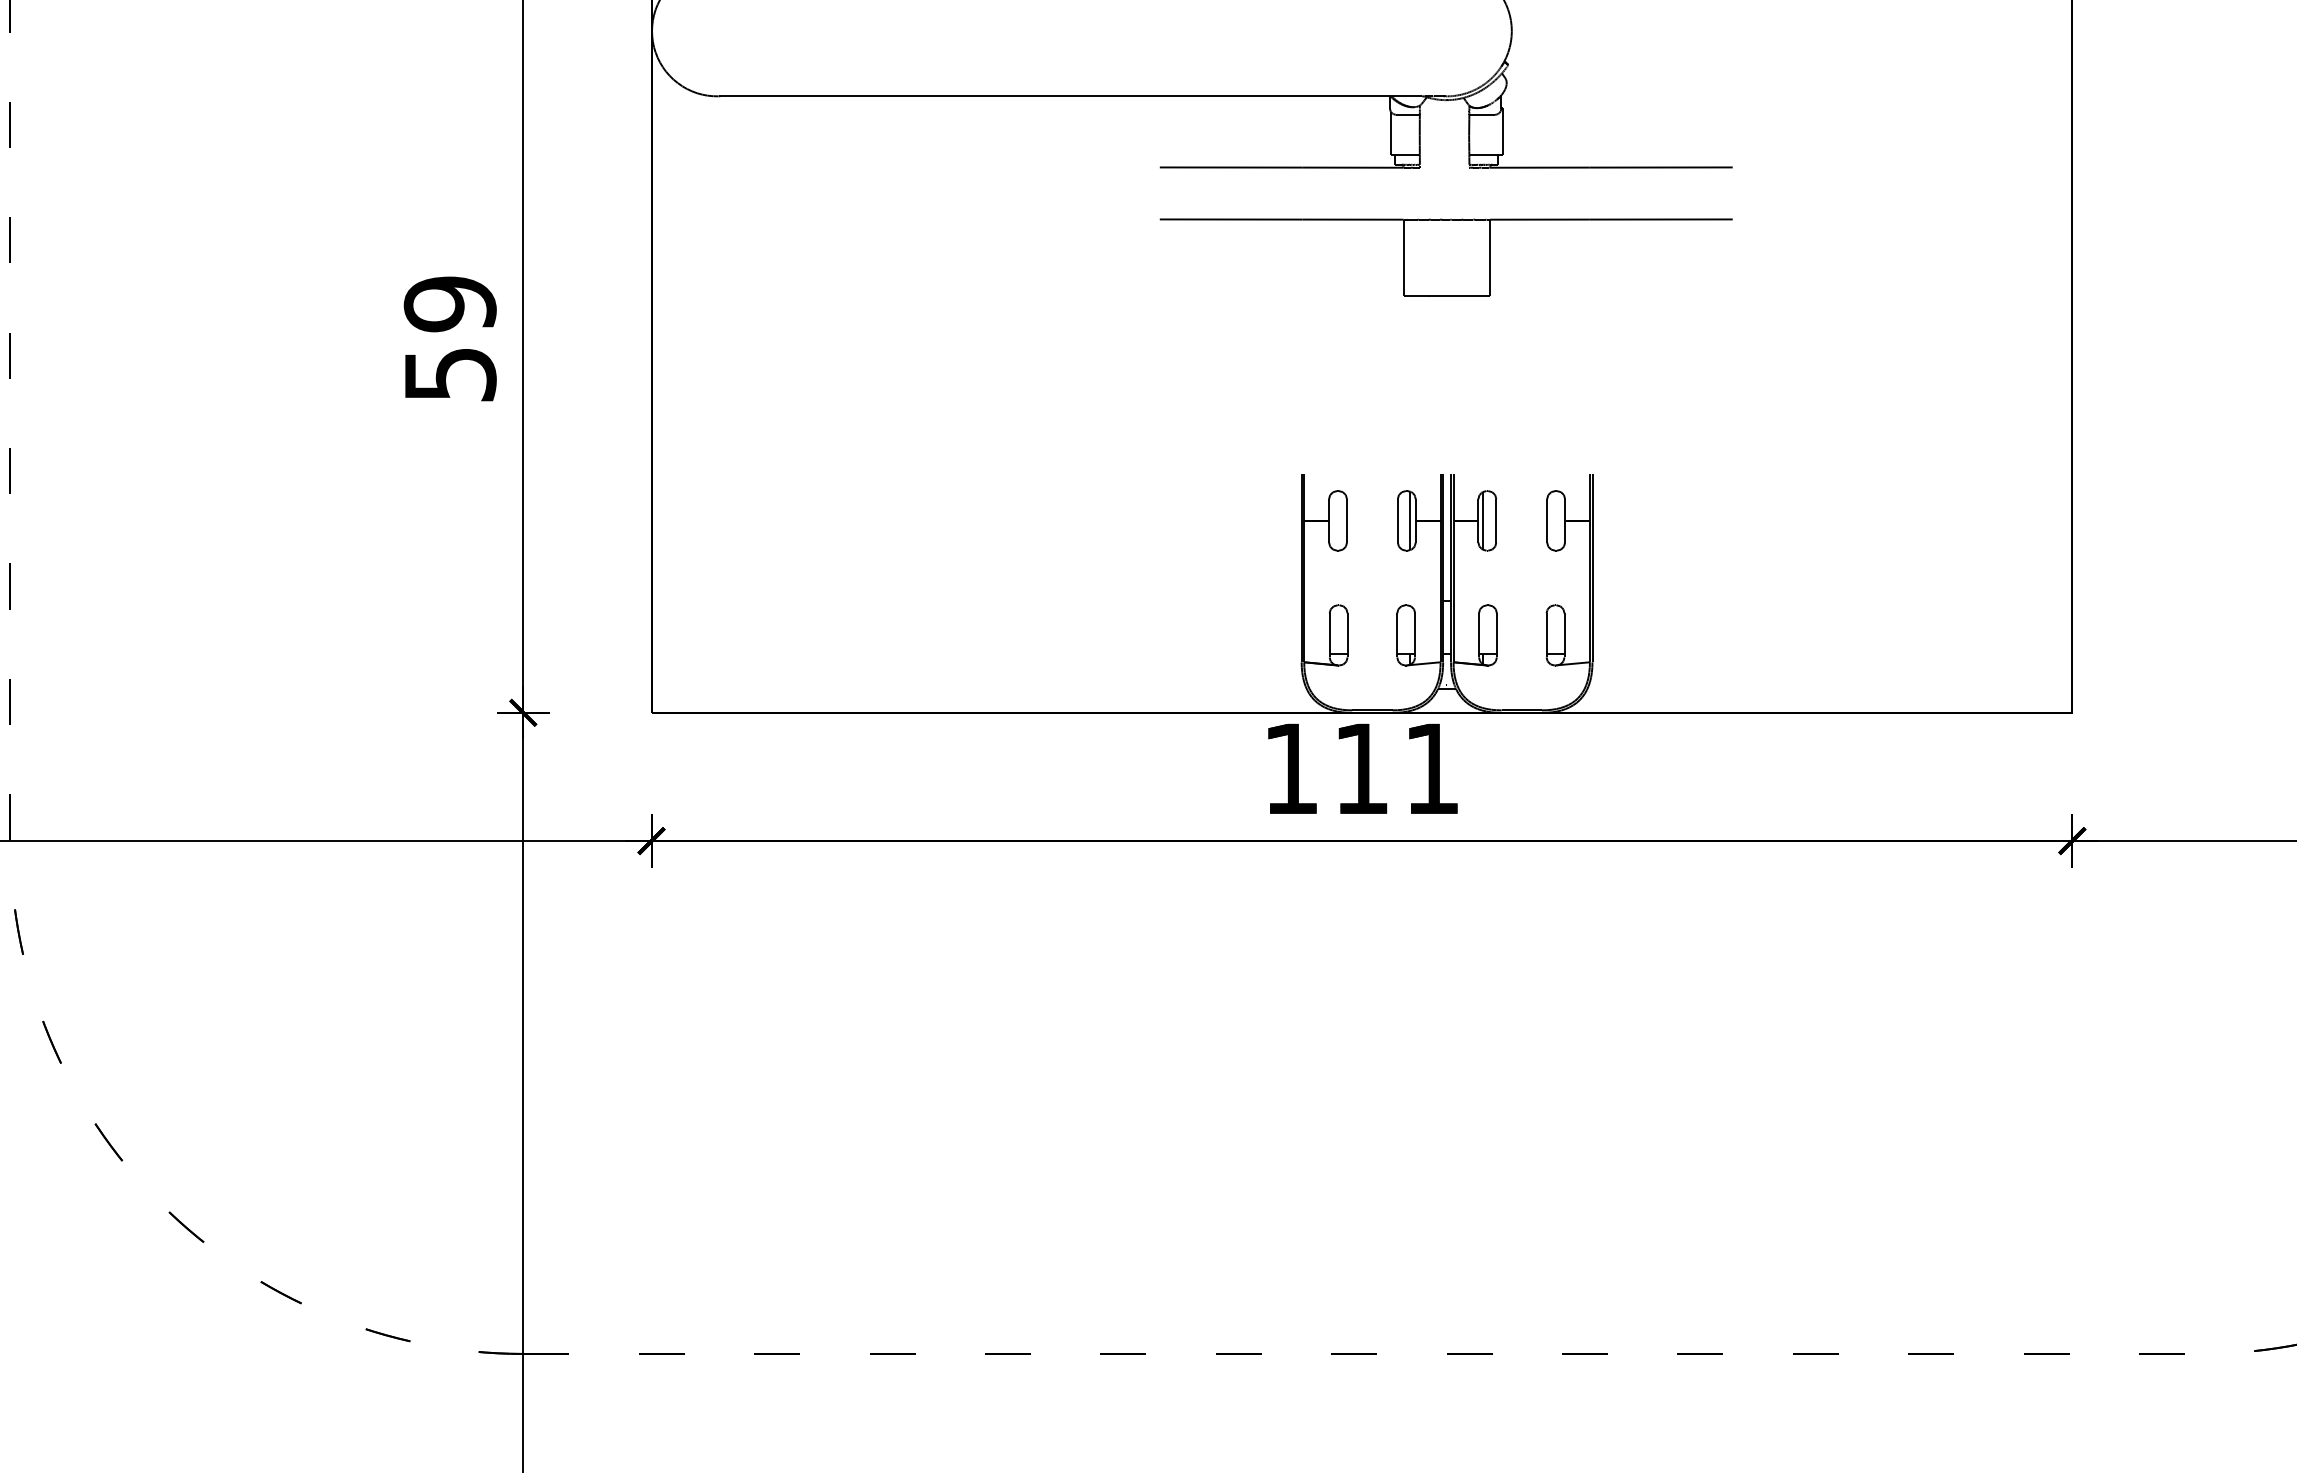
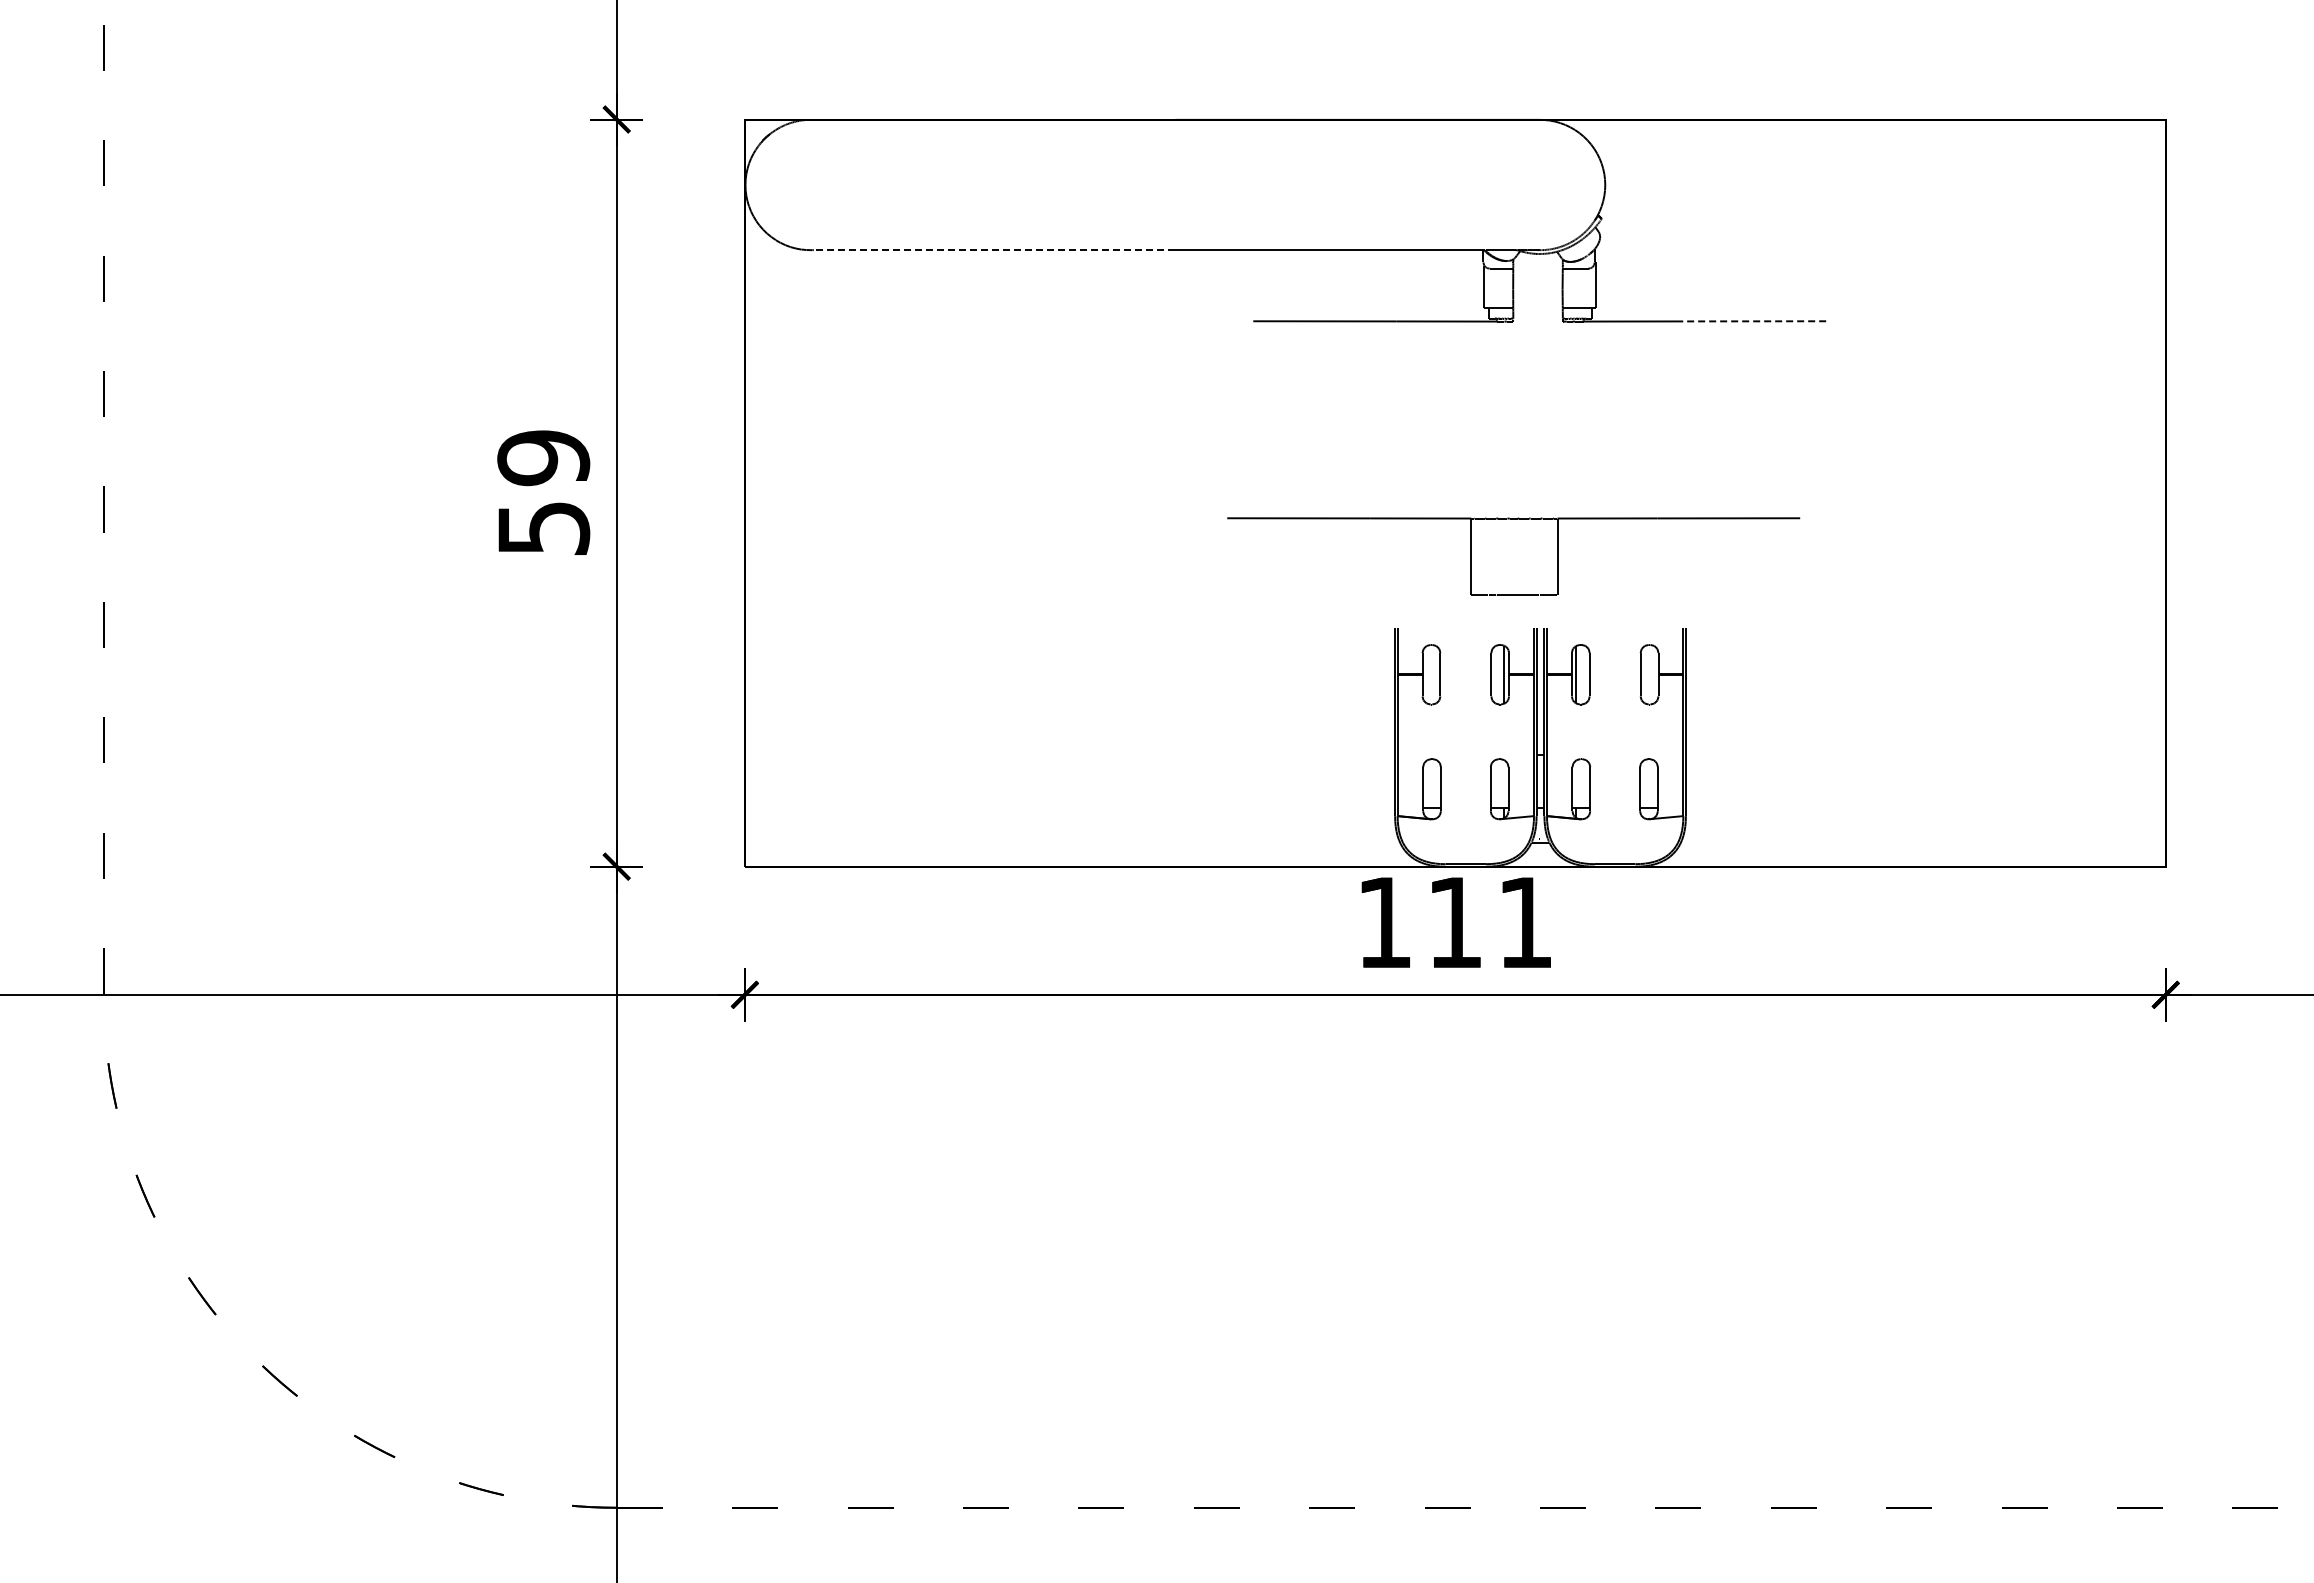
line: (900, 96) -> (993, 250), solid -> dashed
line: (1661, 167) -> (1754, 321), solid -> dashed
part: (1446, 220) -> (1513, 519), moved

